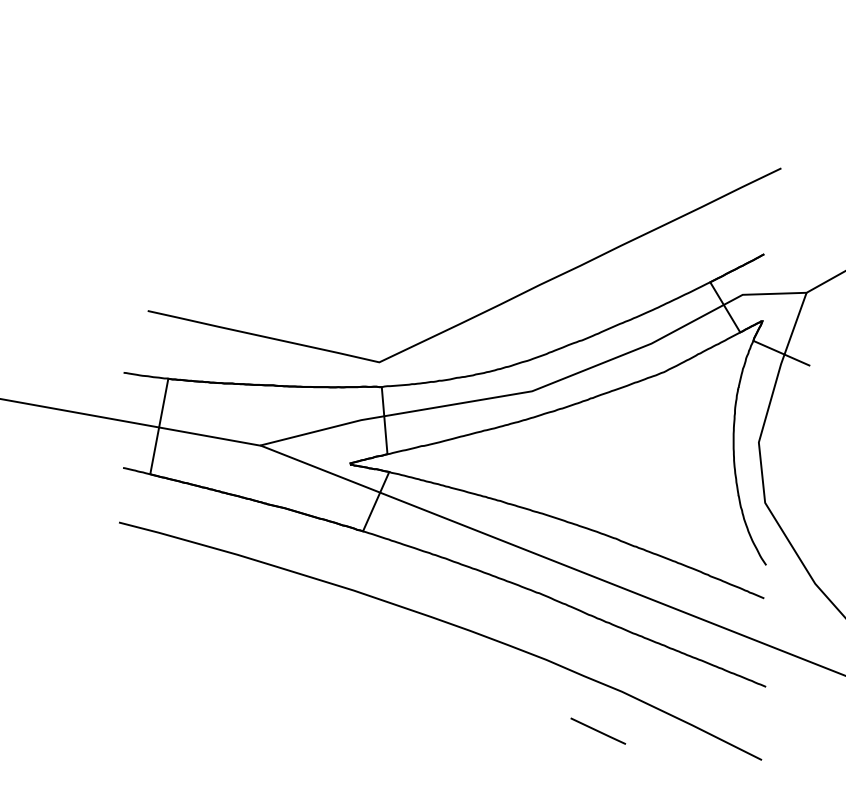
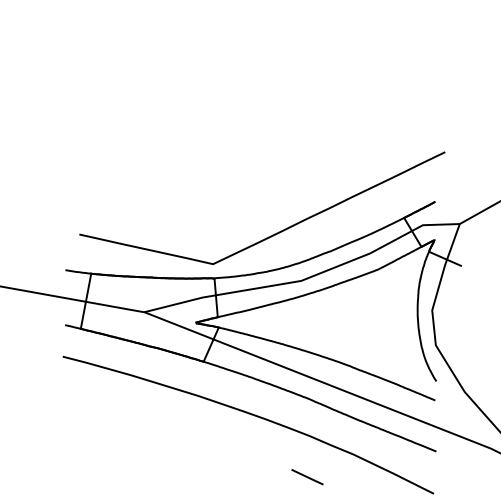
line: (598, 731) -> (307, 477), moved

